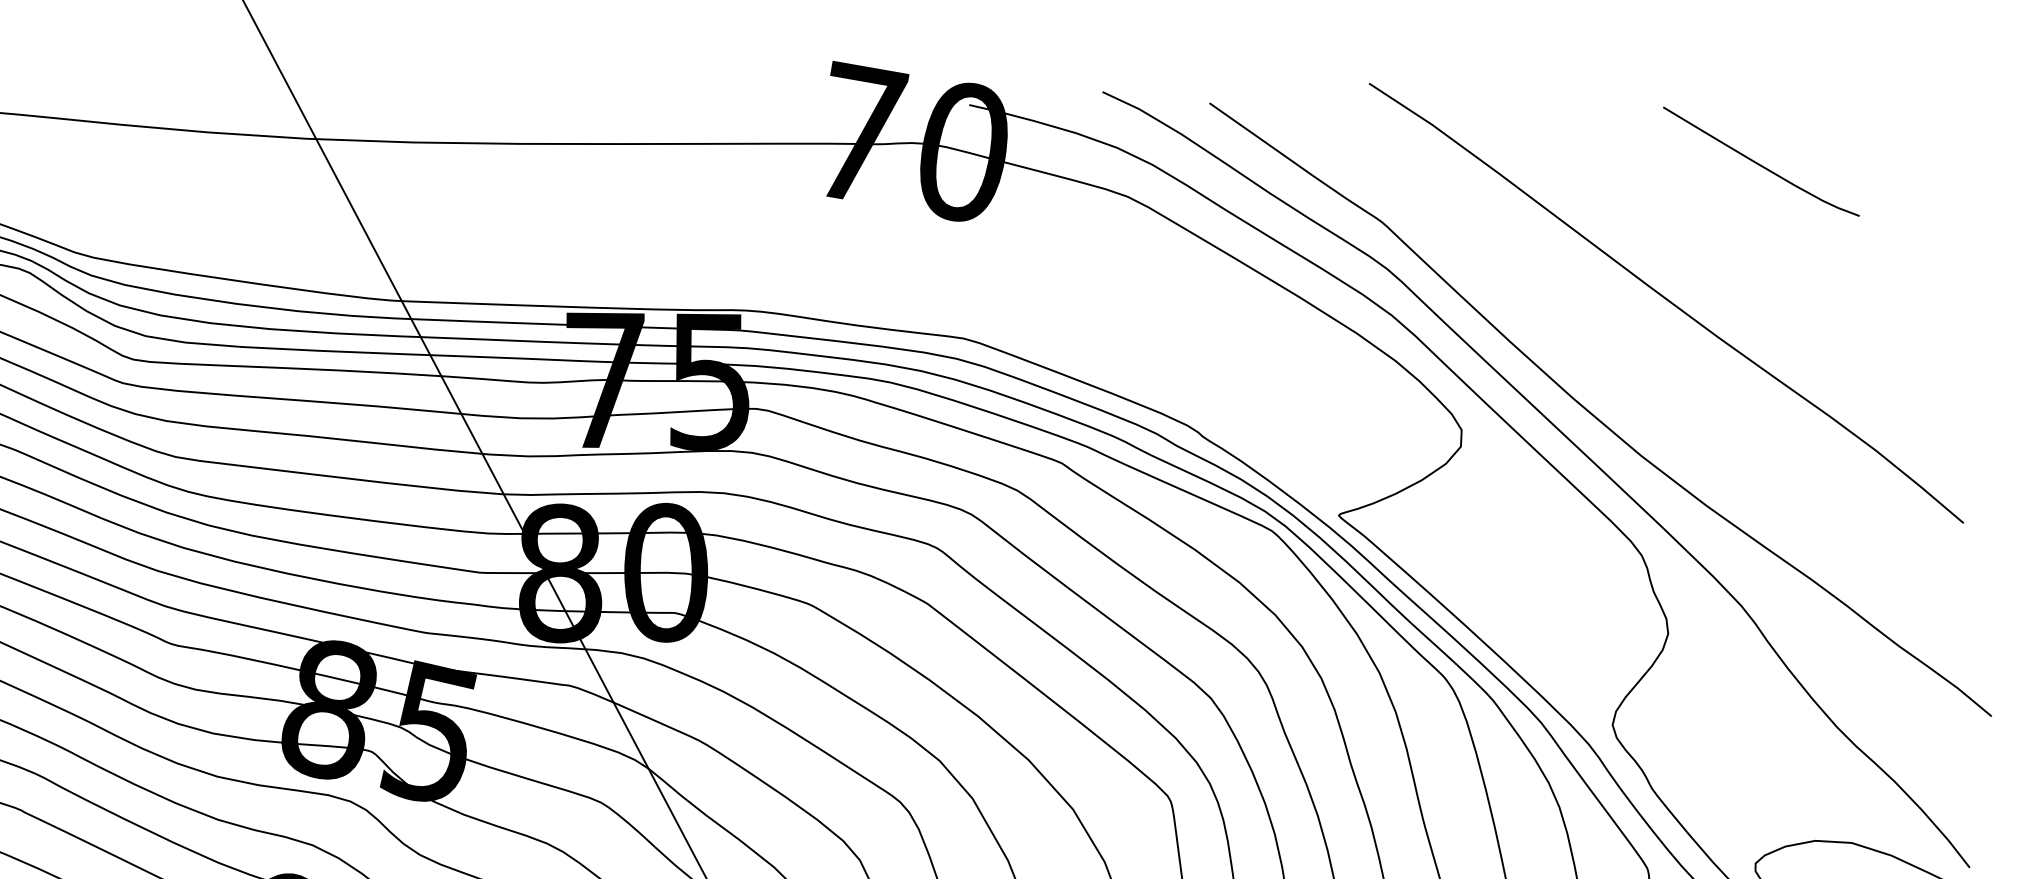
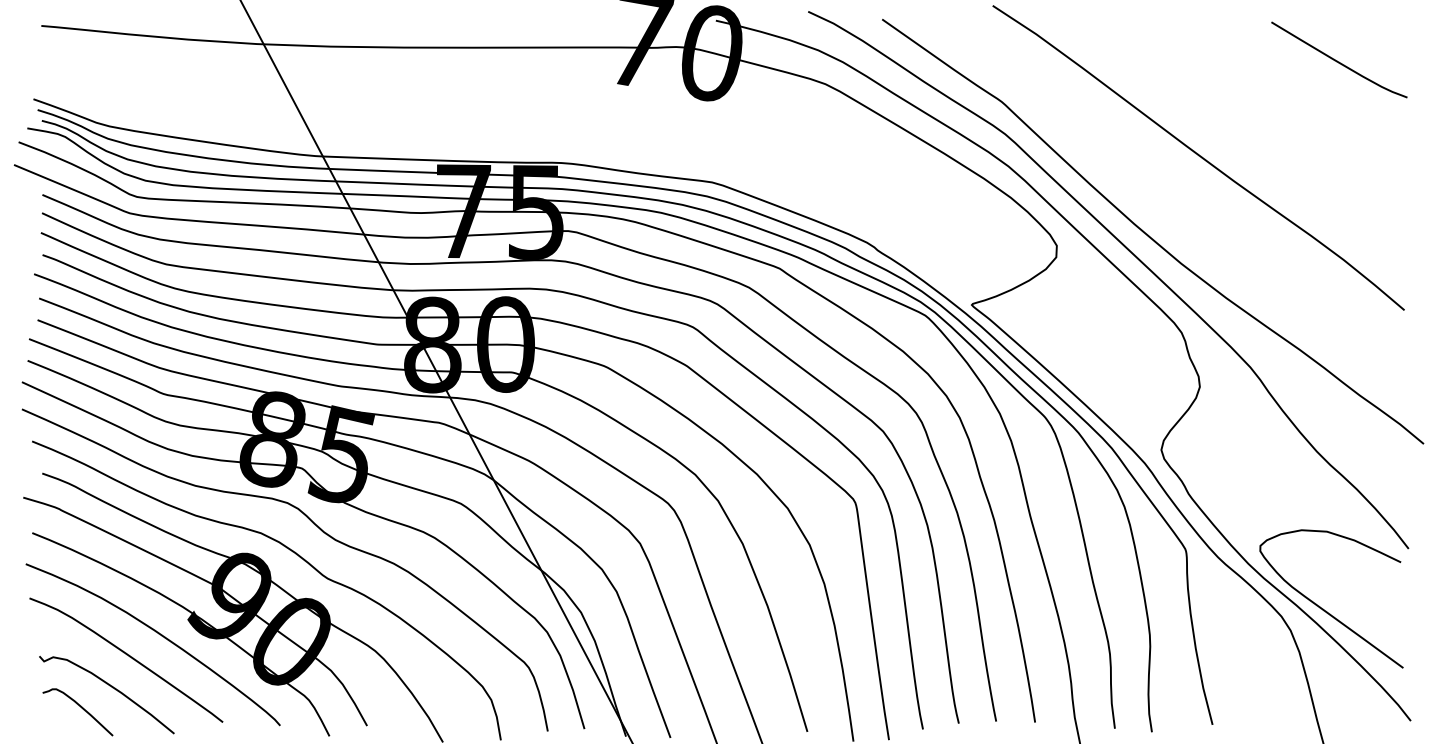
curve: (1761, 163) -> (1339, 61), moved

